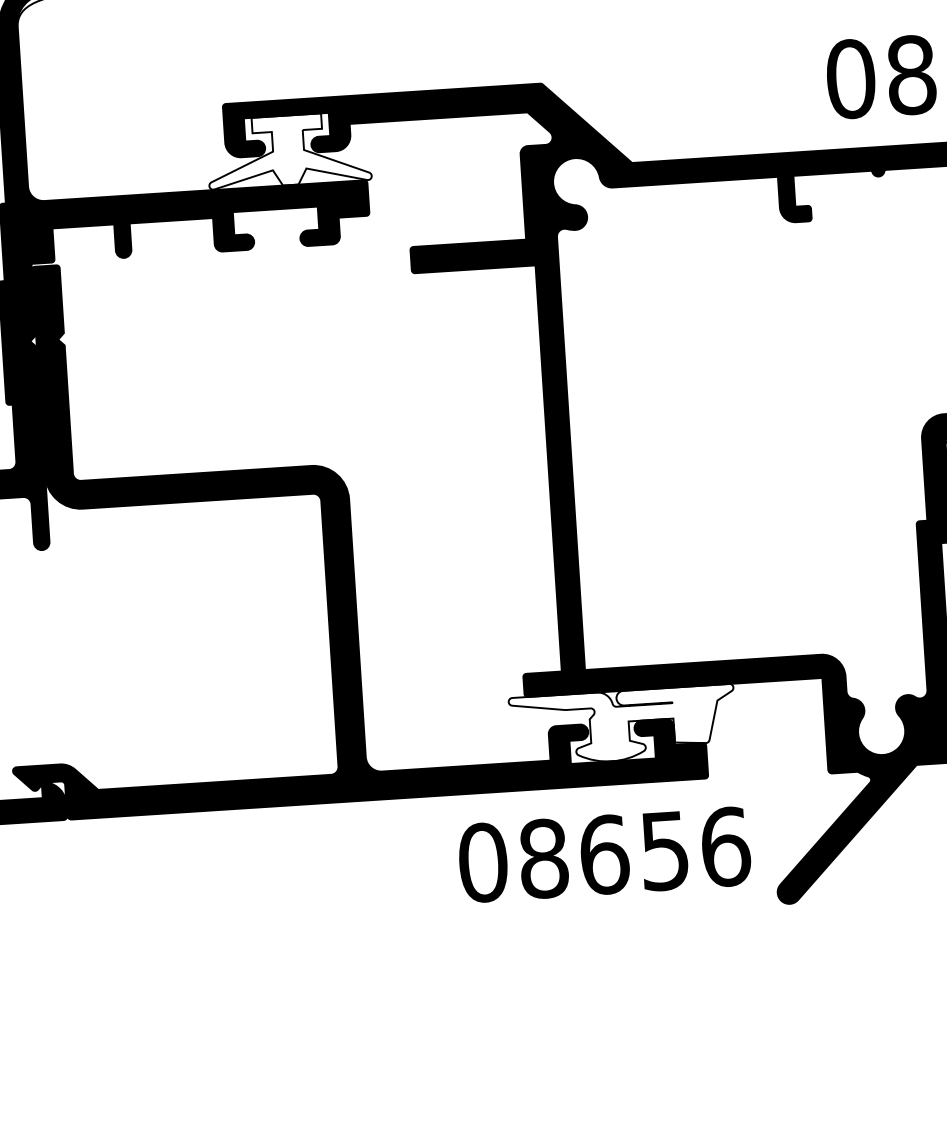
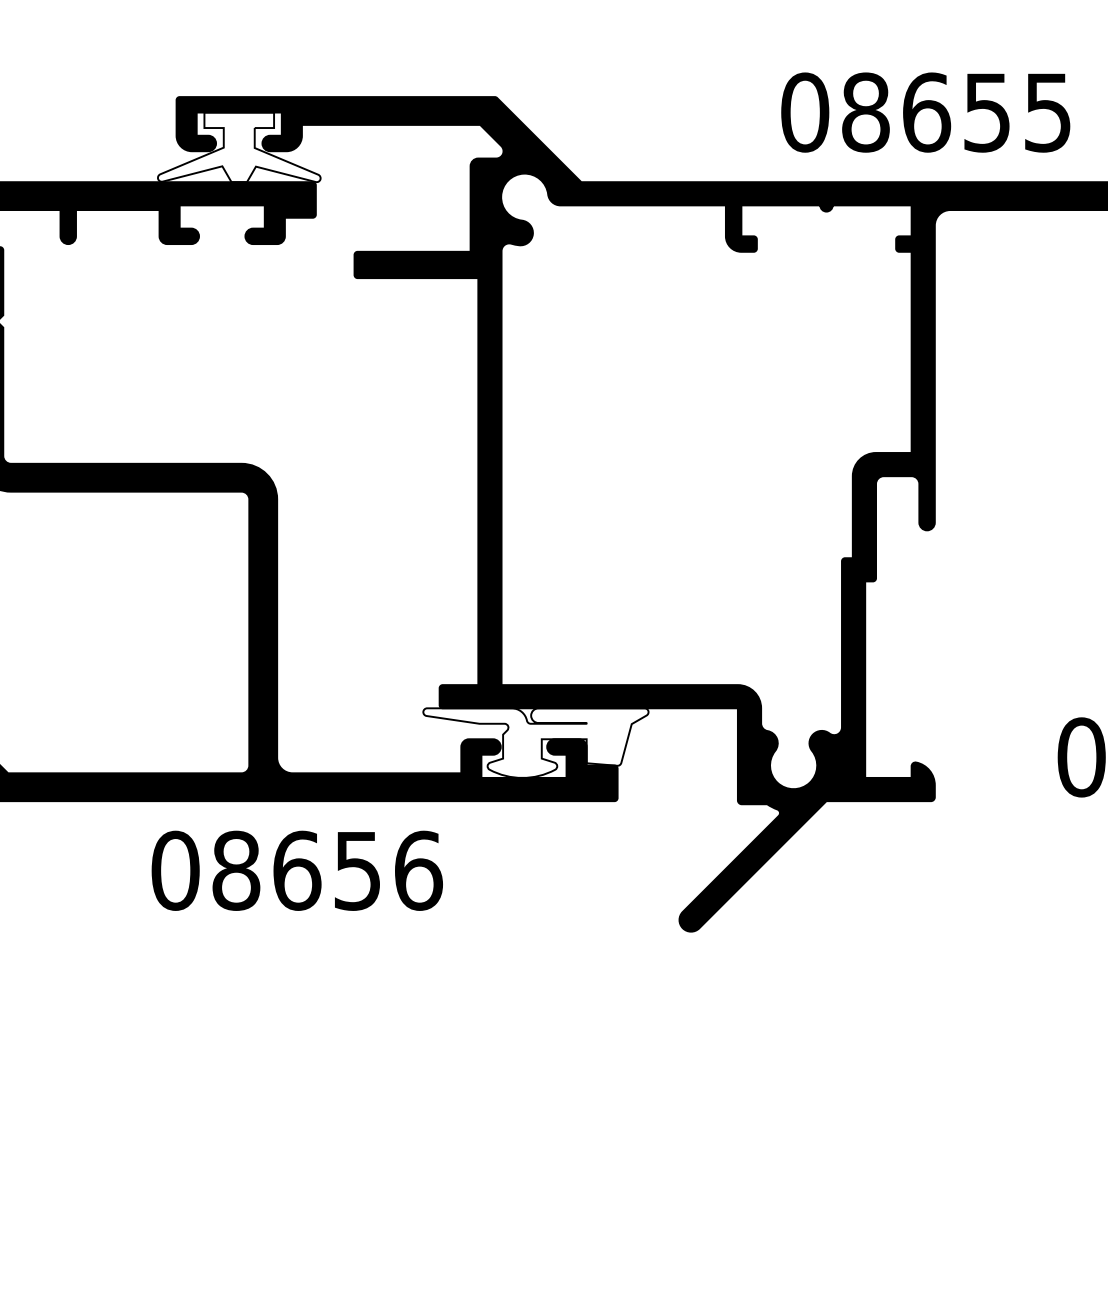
text: (603, 854) -> (296, 870), moved

